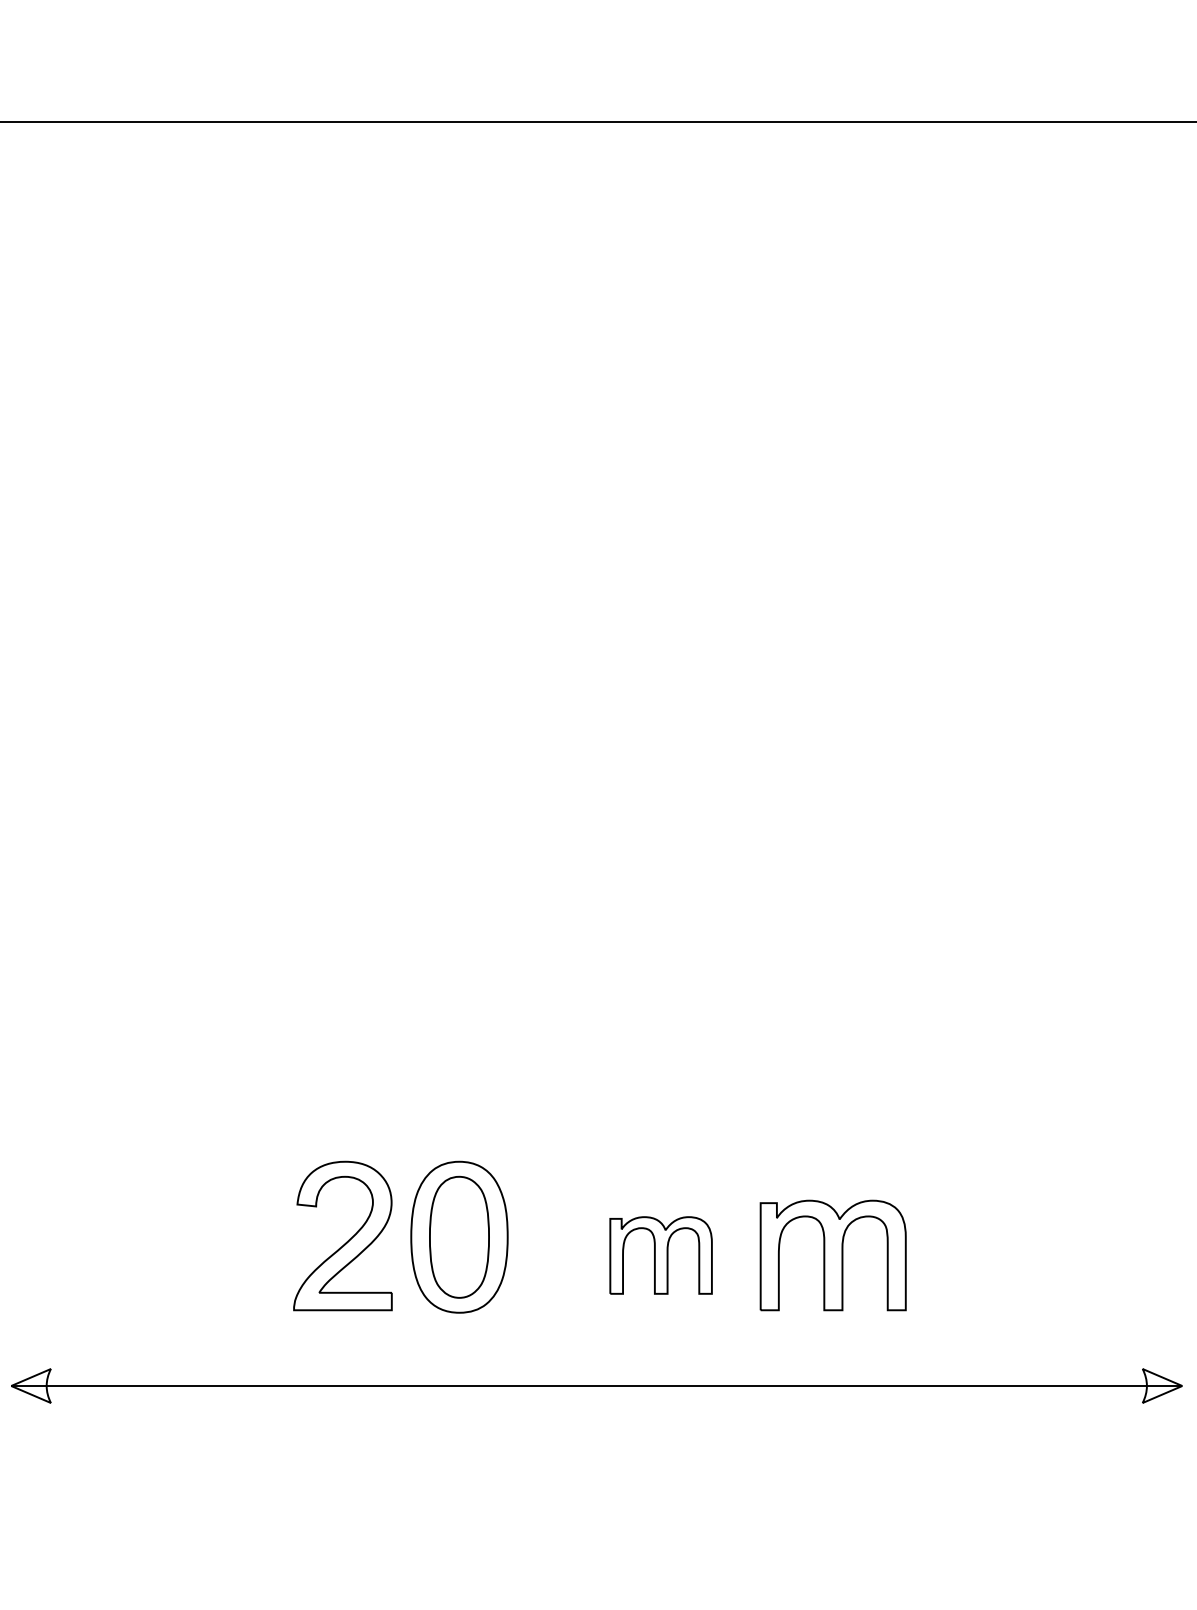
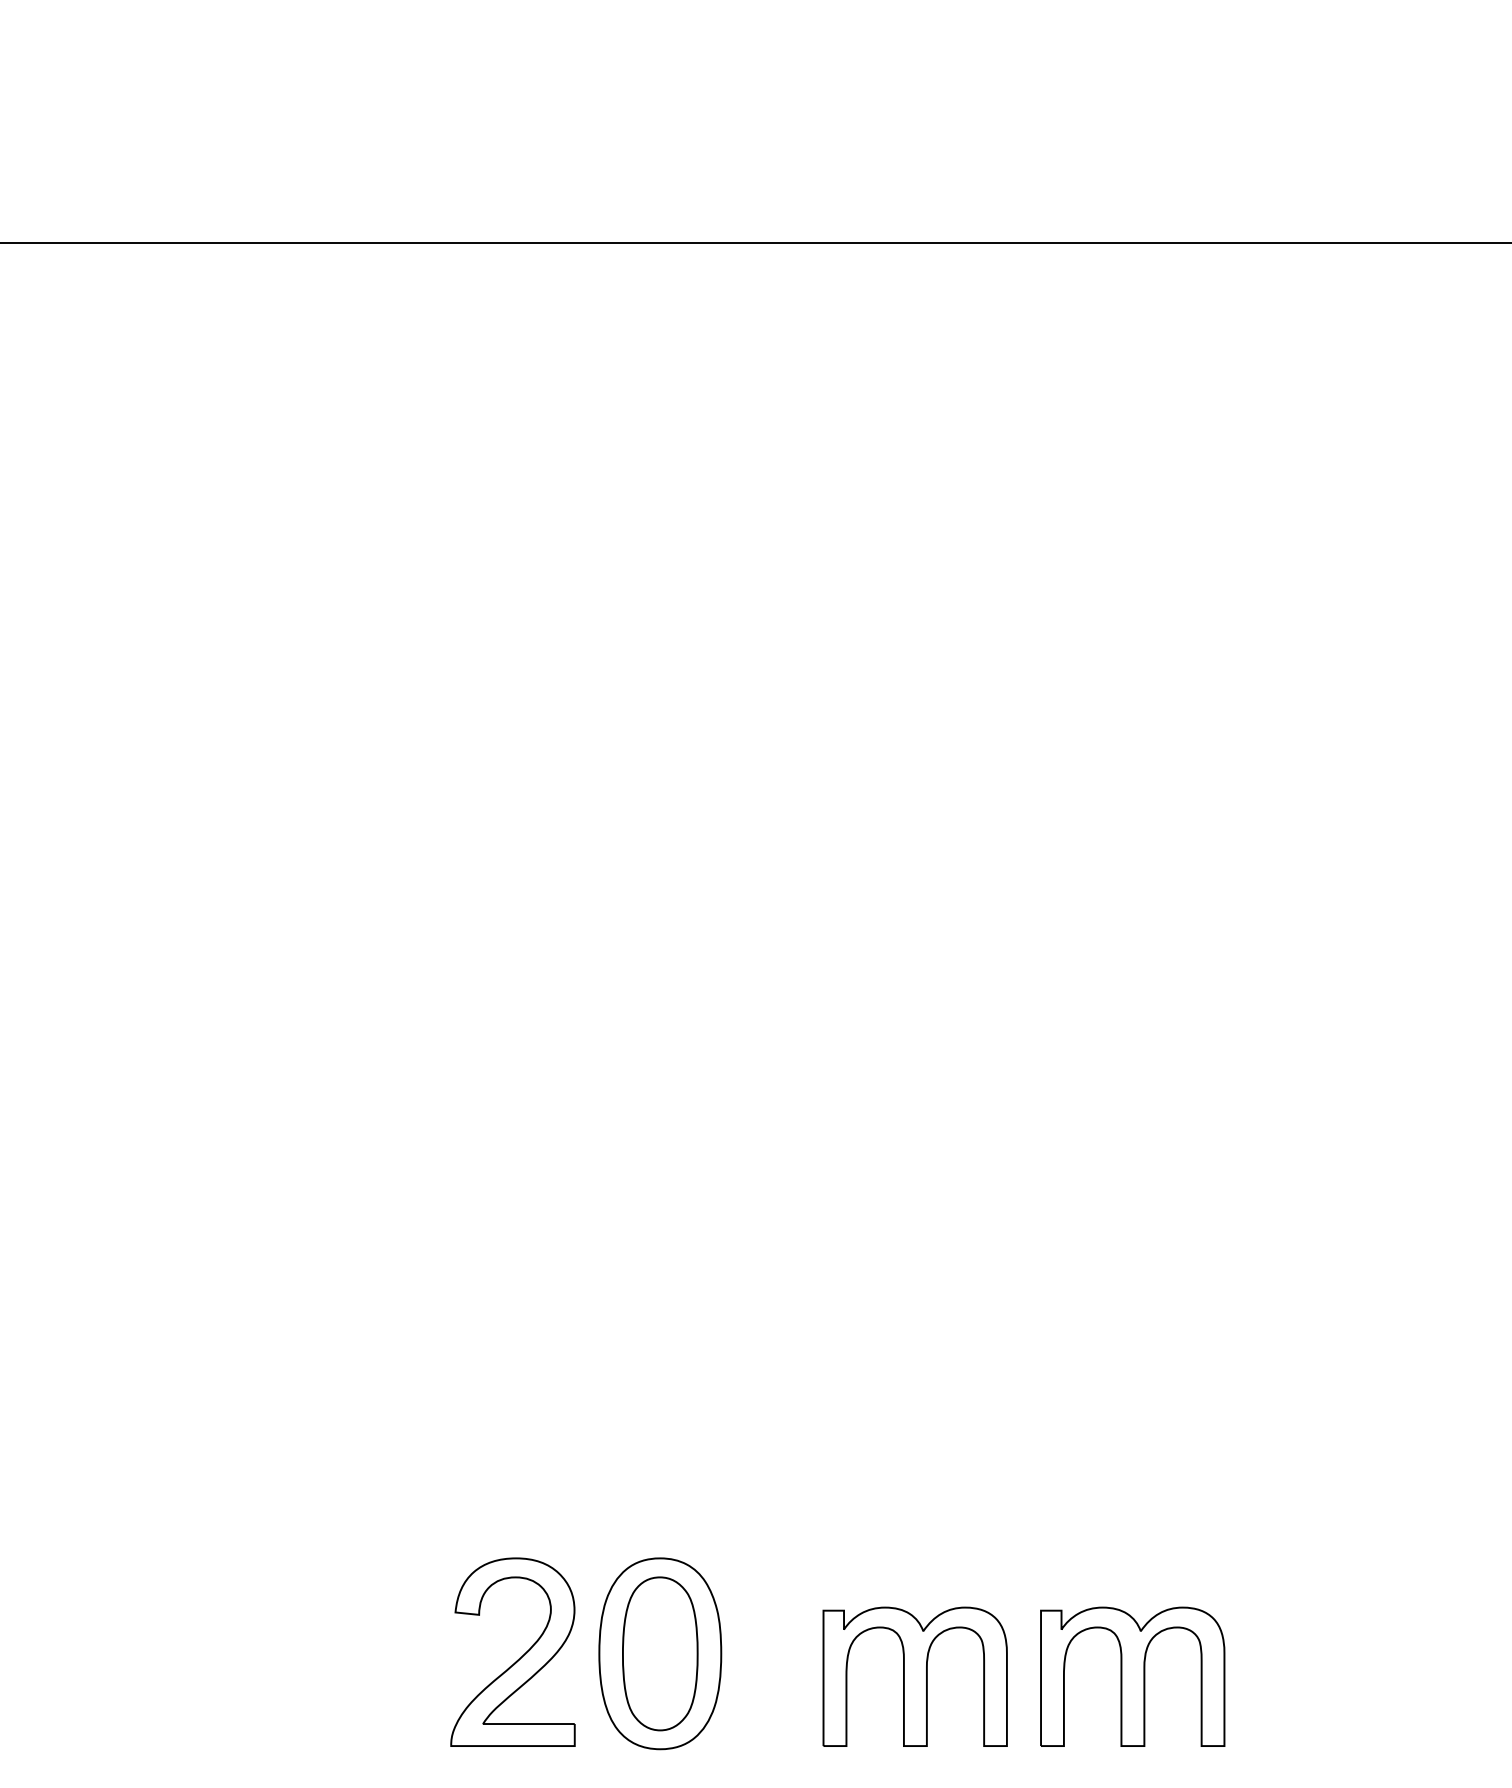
part: (660, 1255) -> (914, 1676), size x1.43

